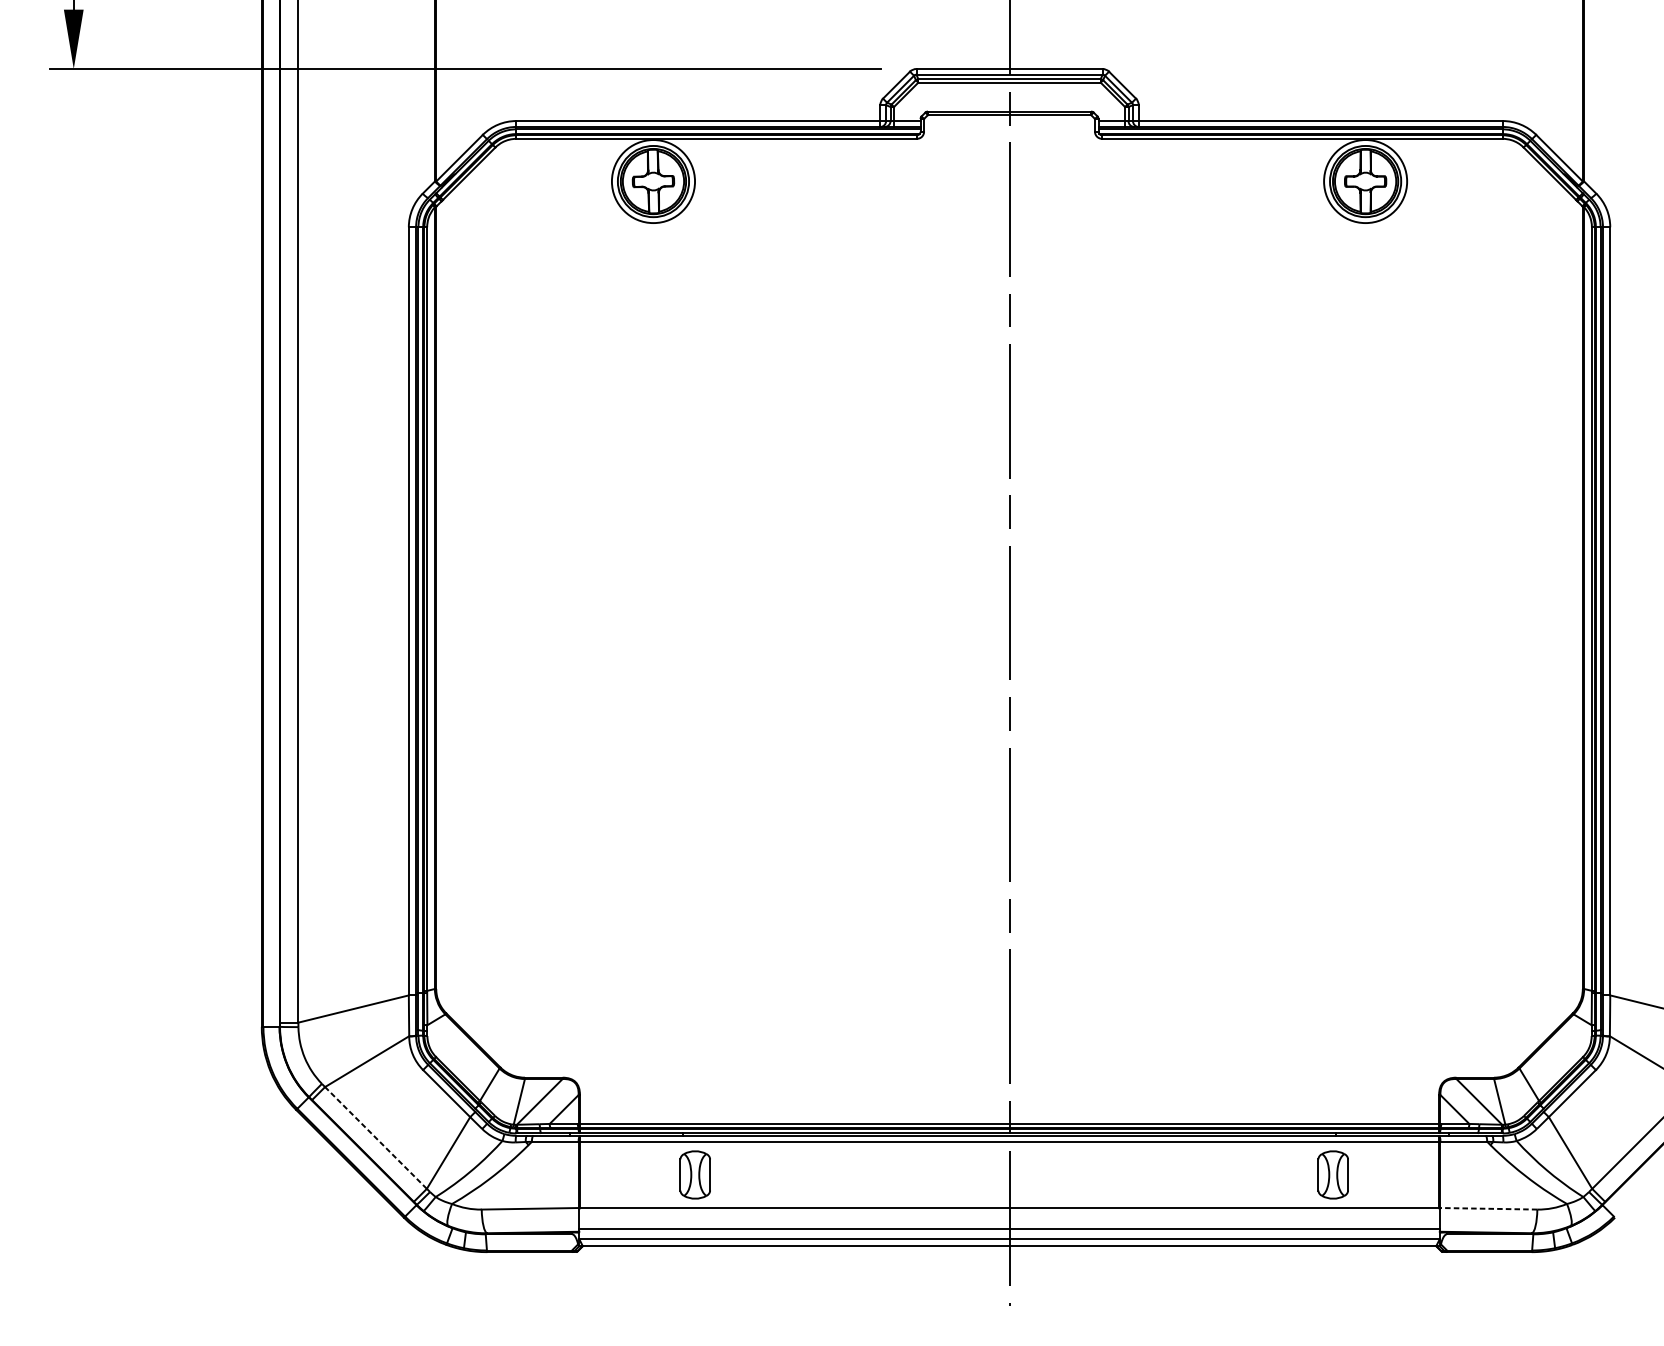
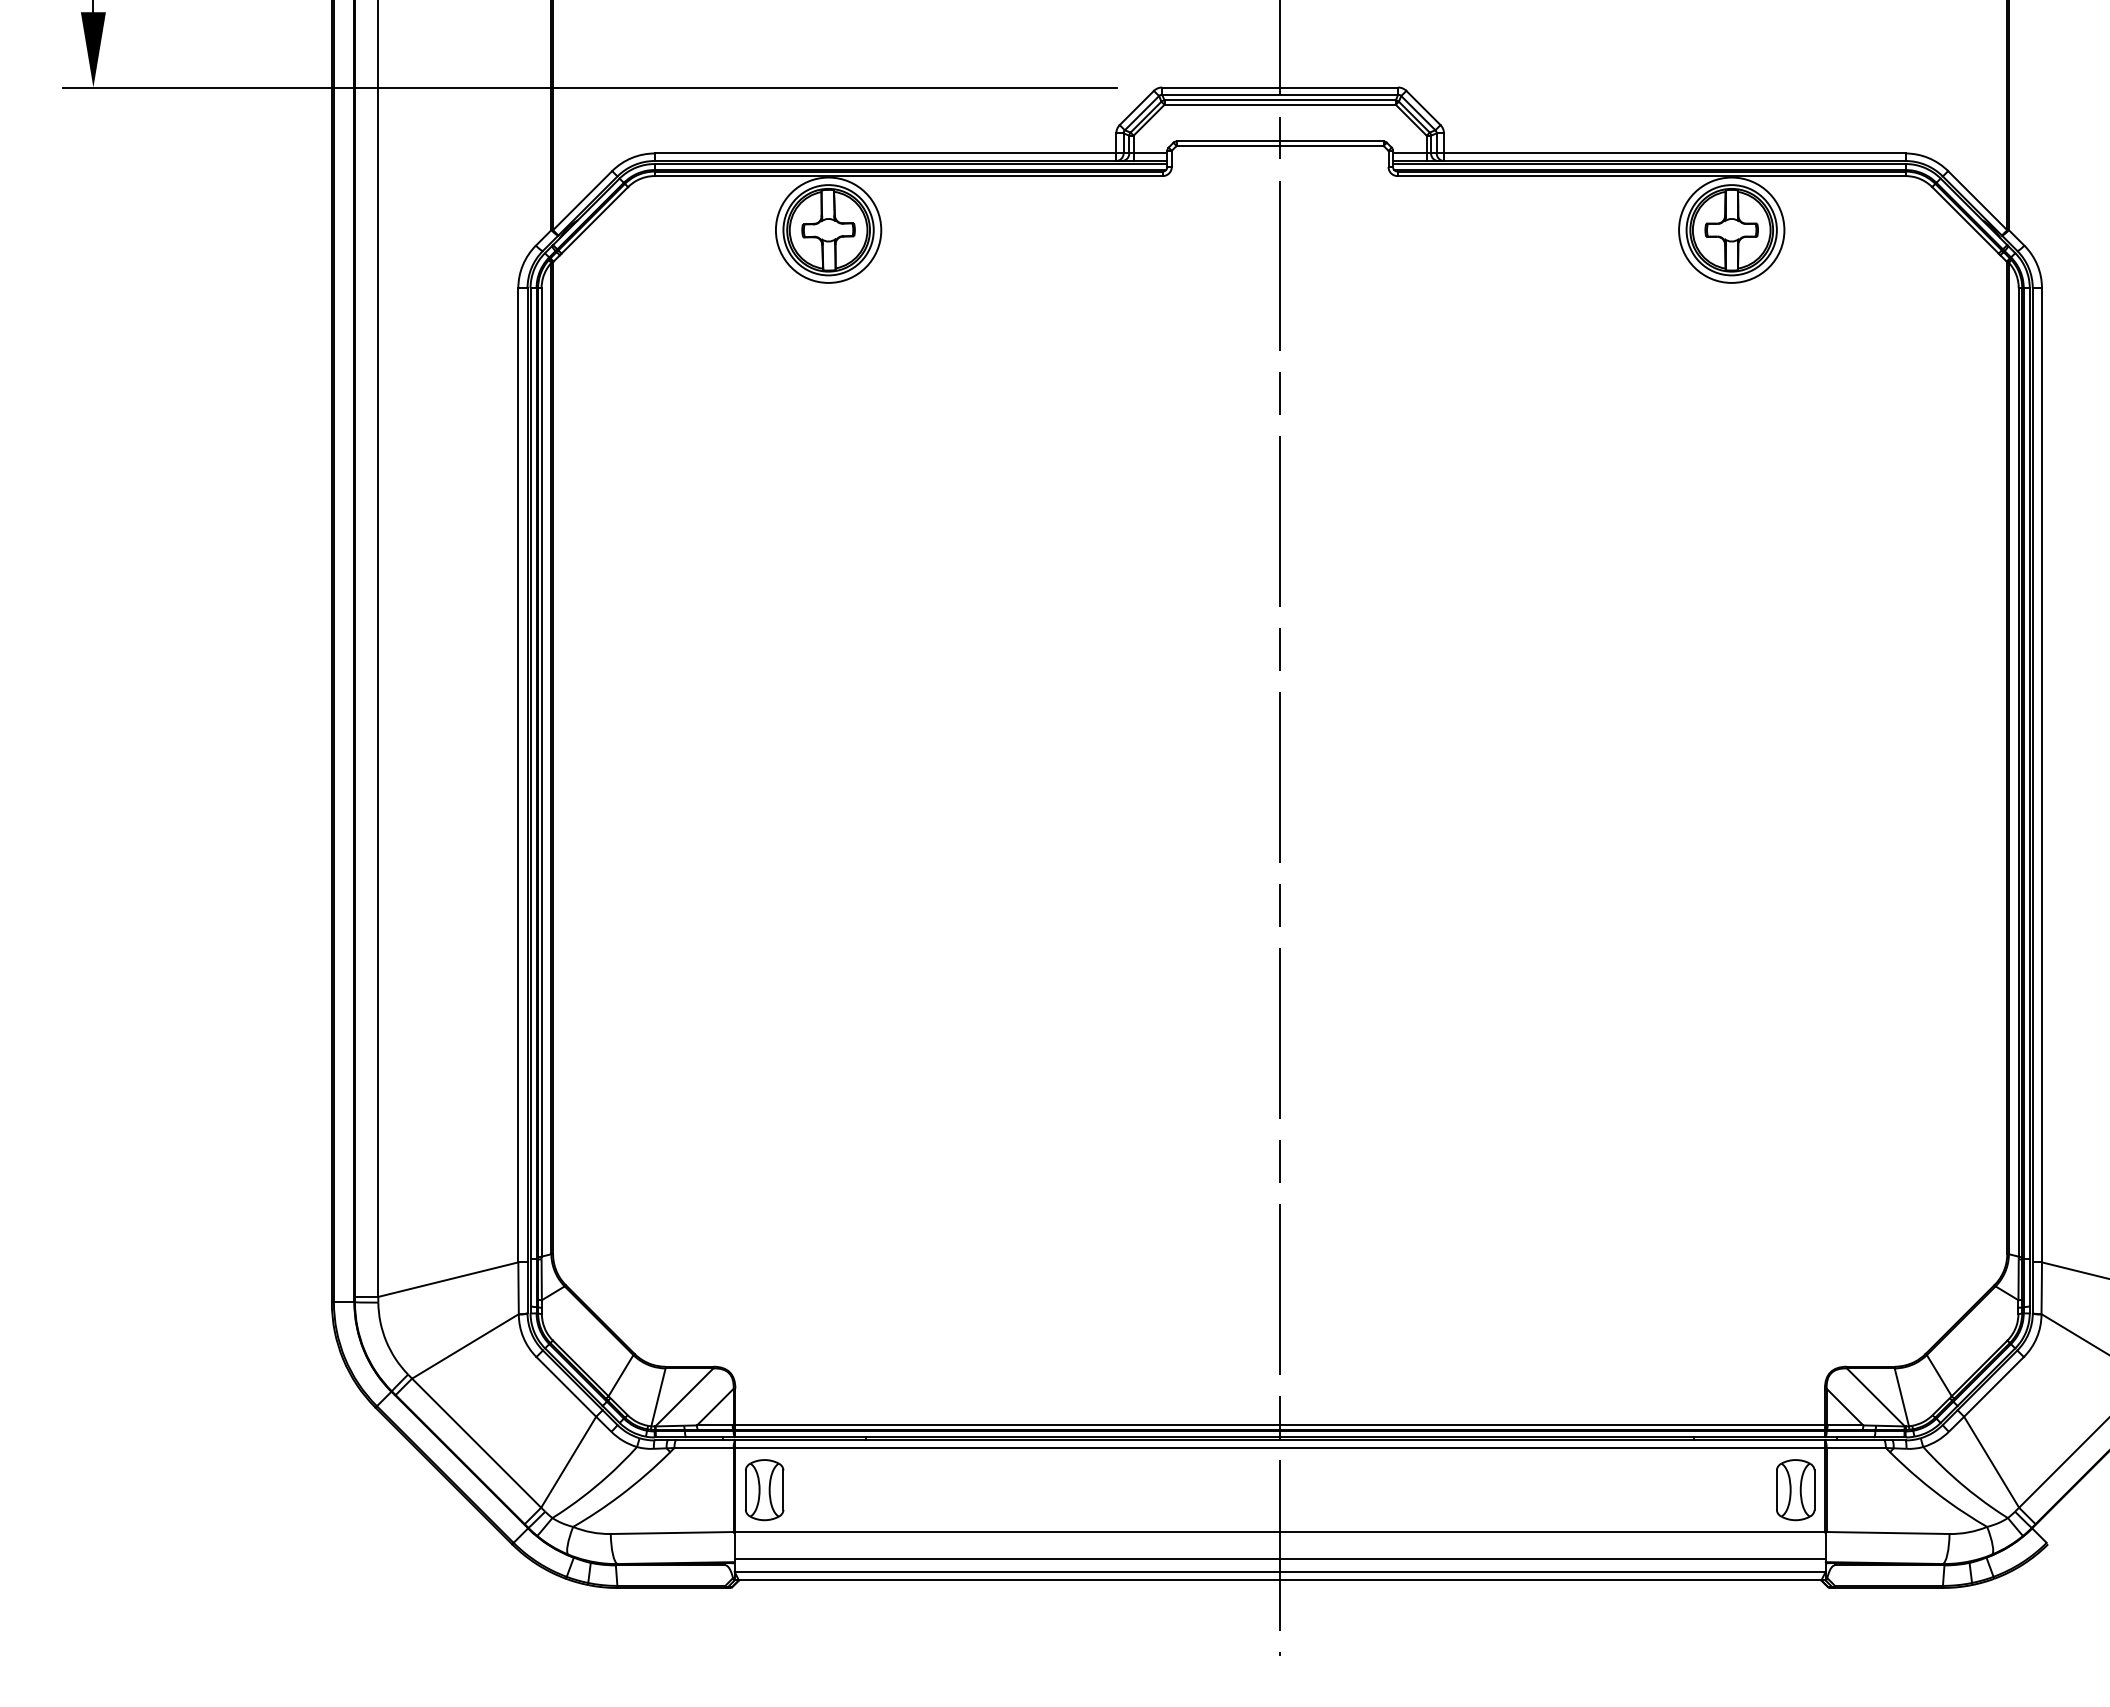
line: (375, 1137) -> (476, 1442), dashed -> solid
part: (695, 1175) -> (764, 1490), moved
part: (1333, 1175) -> (1795, 1490), moved
line: (1488, 1209) -> (1887, 1533), dashed -> solid

